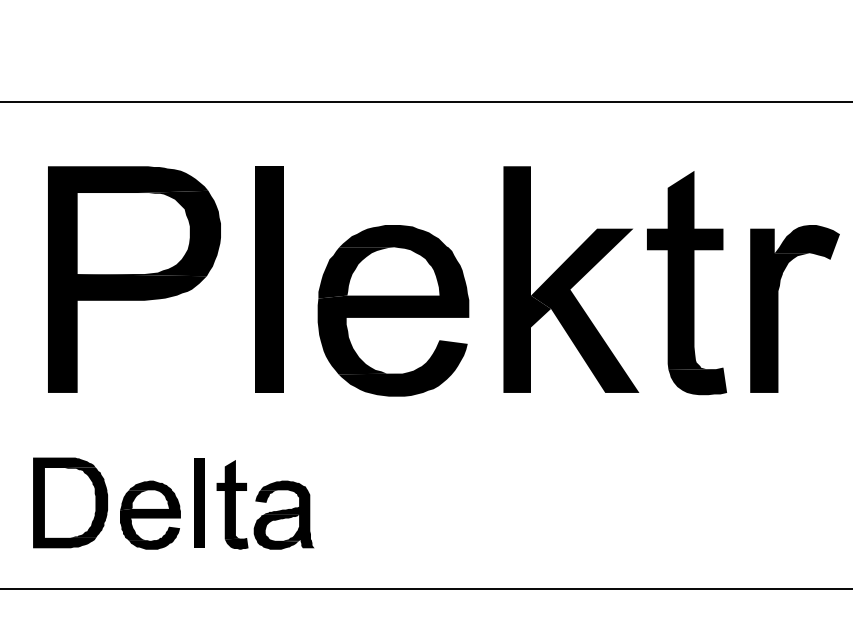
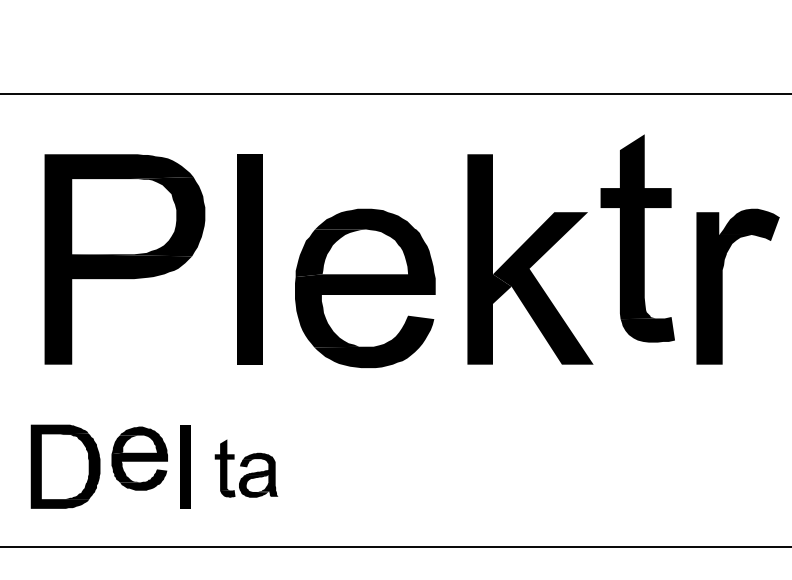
part: (686, 283) -> (637, 238), moved
part: (265, 504) -> (246, 468), size x0.7
part: (150, 514) -> (139, 458), moved

